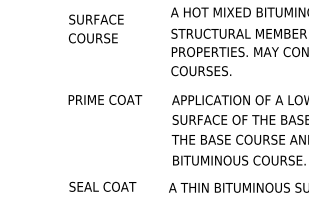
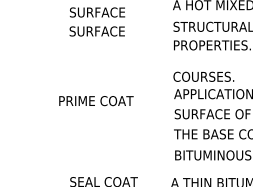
text: (95, 38) -> (96, 31), COURSE -> SURFACE
text: (201, 71) -> (203, 77), moved
text: (105, 99) -> (96, 100), moved

